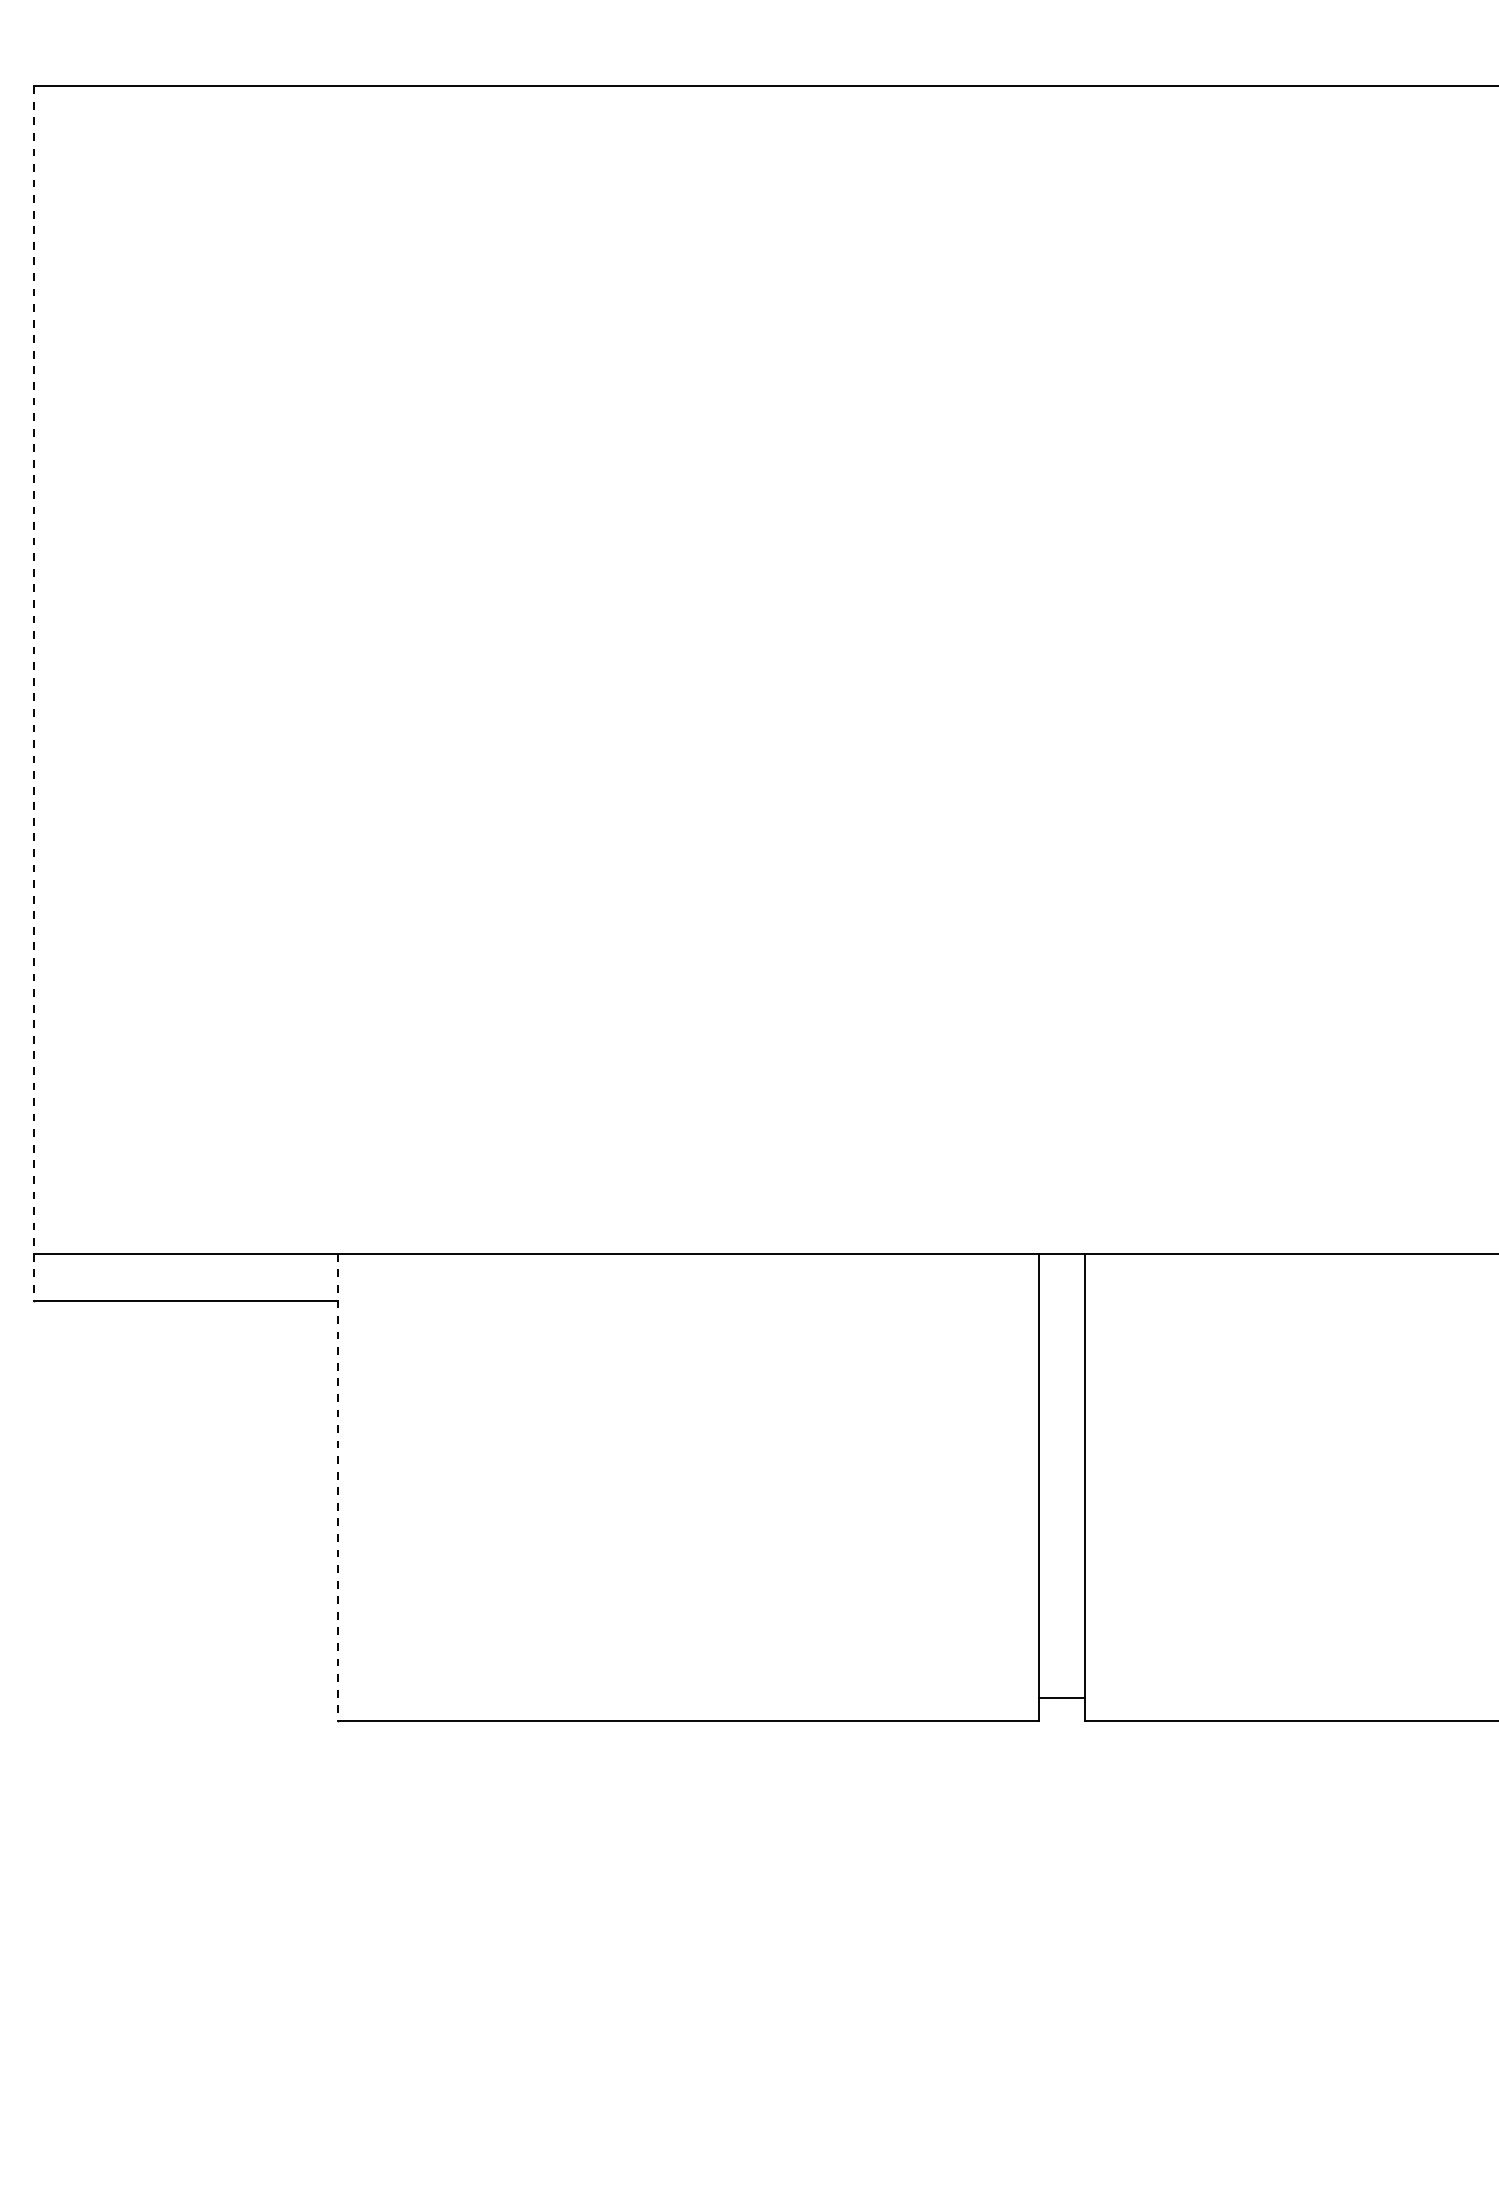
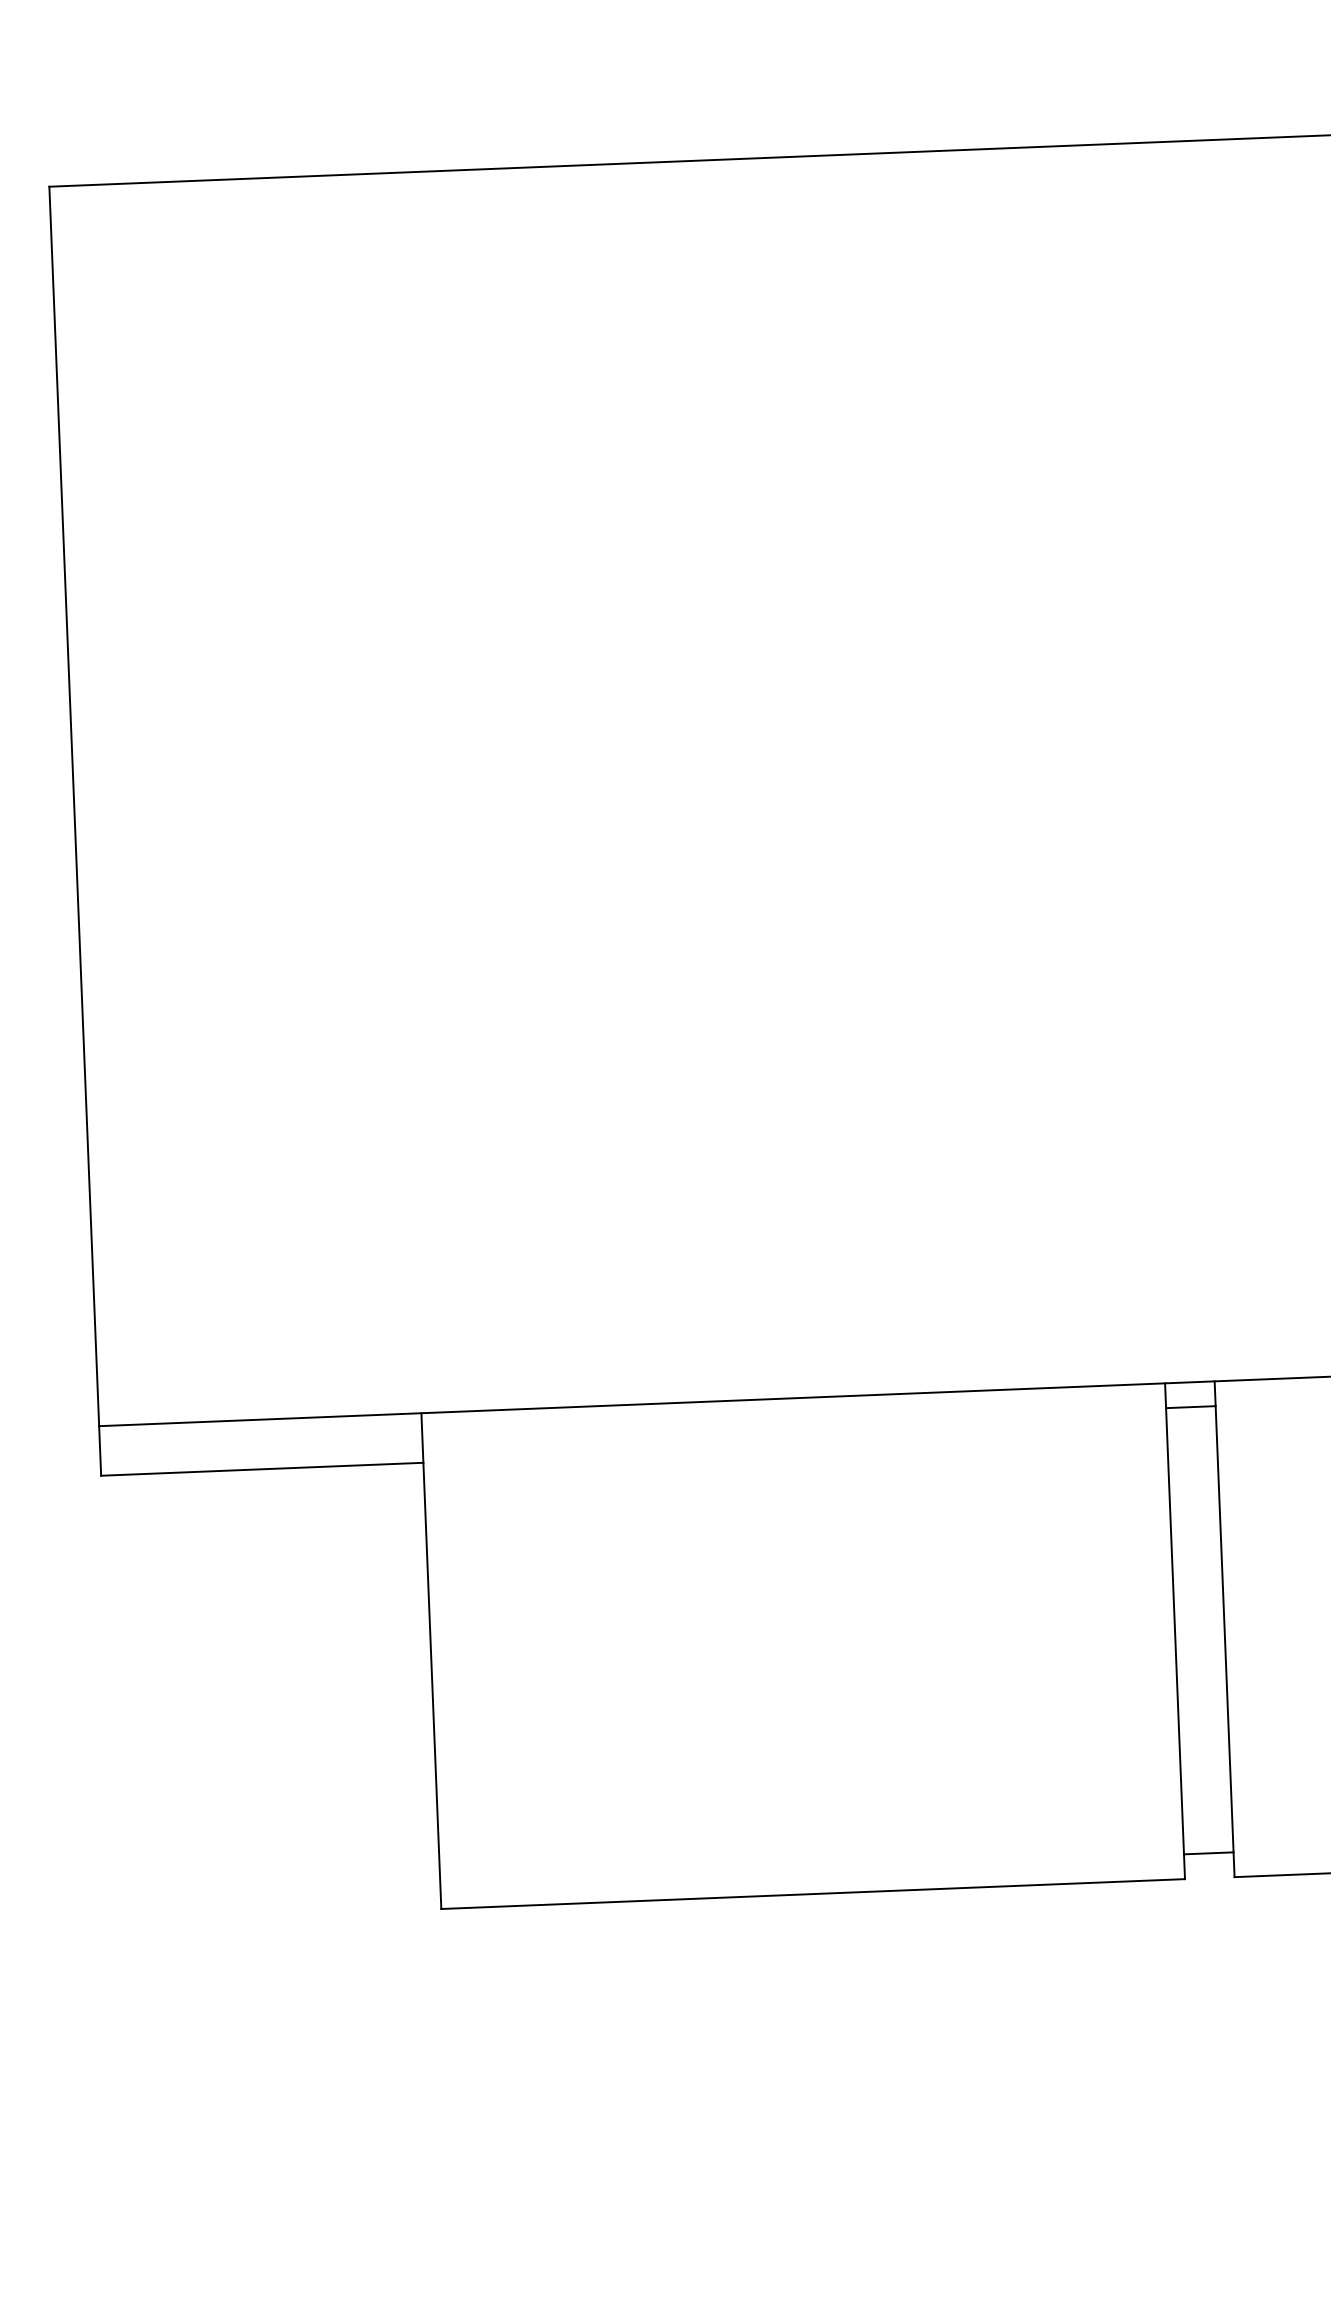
line: (34, 693) -> (75, 831), dashed -> solid
line: (1061, 1277) -> (1190, 1407), added
line: (338, 1487) -> (431, 1661), dashed -> solid

